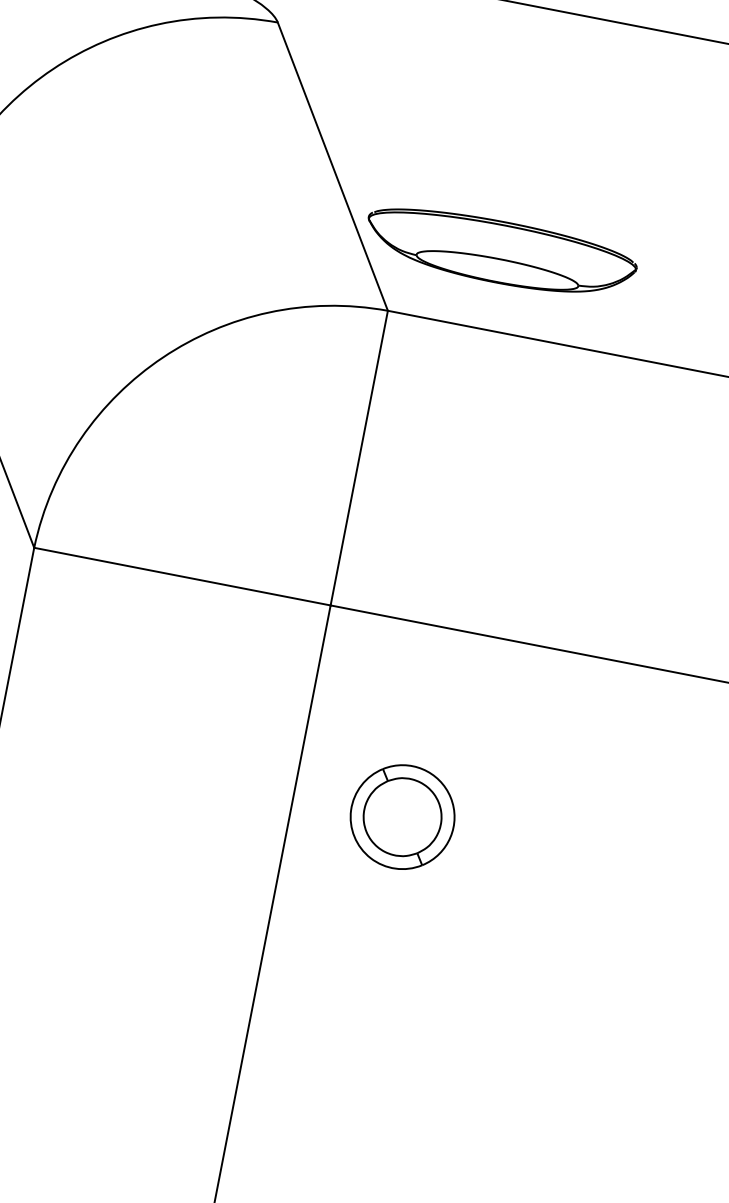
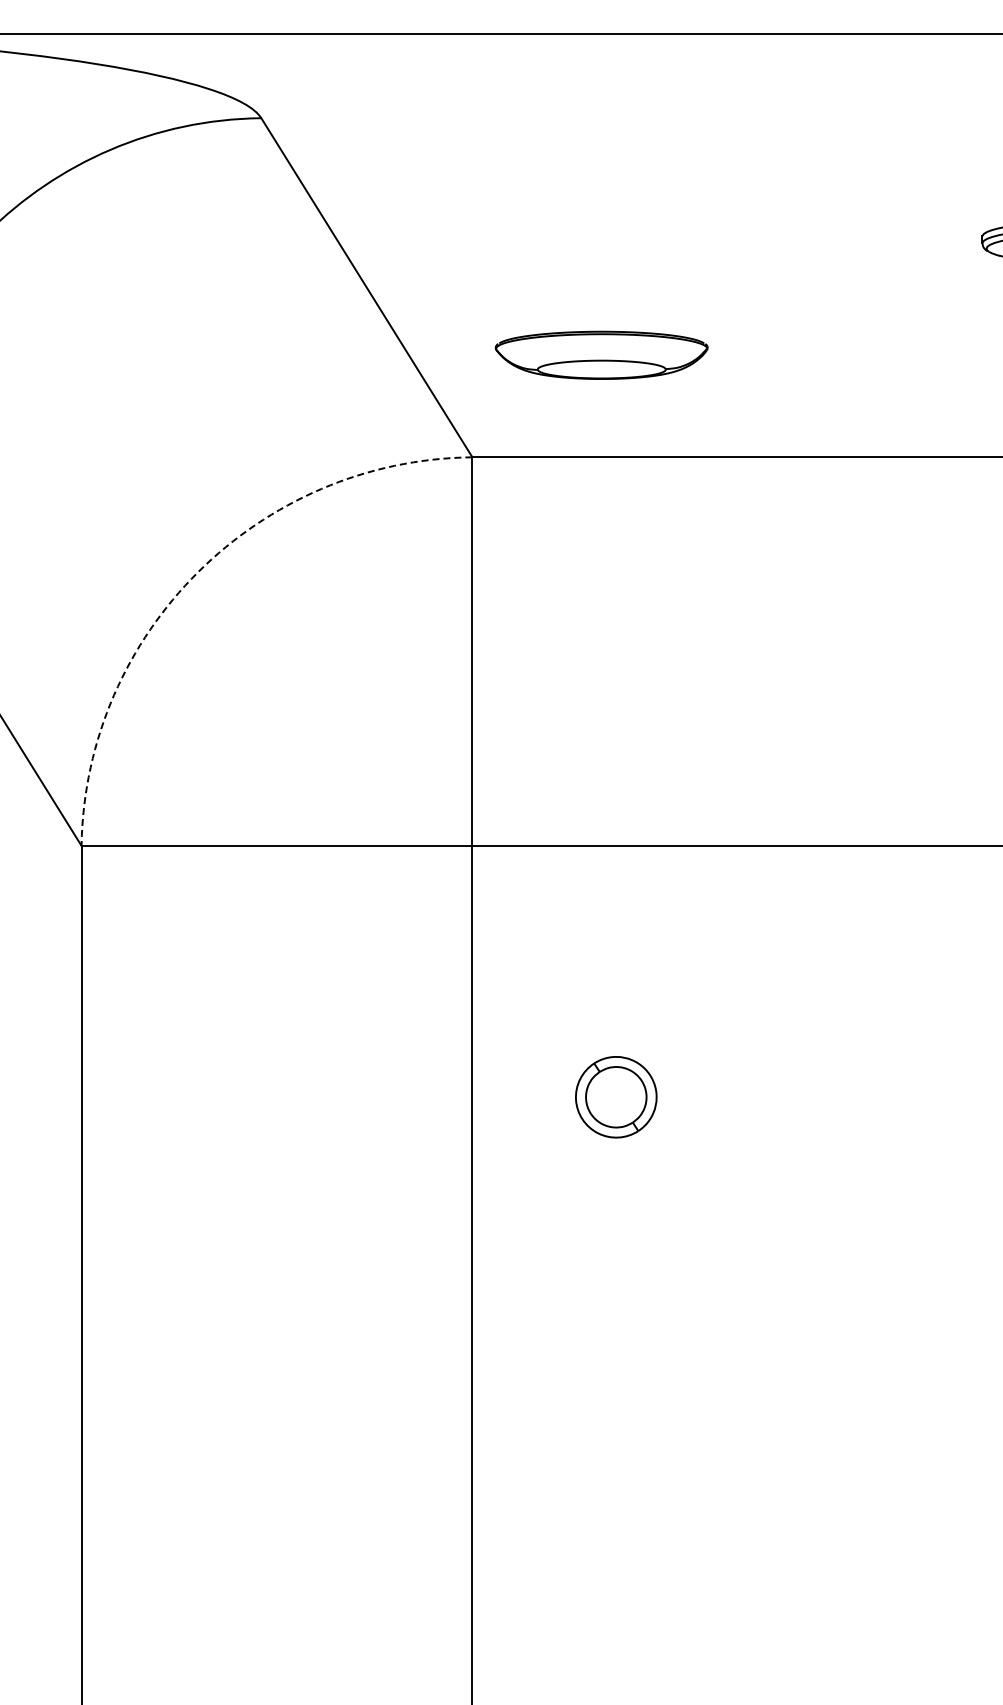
part: (500, 252) -> (601, 355), size x0.6
arc: (163, 357) -> (198, 572), solid -> dashed
part: (402, 817) -> (616, 1097), size x0.6

